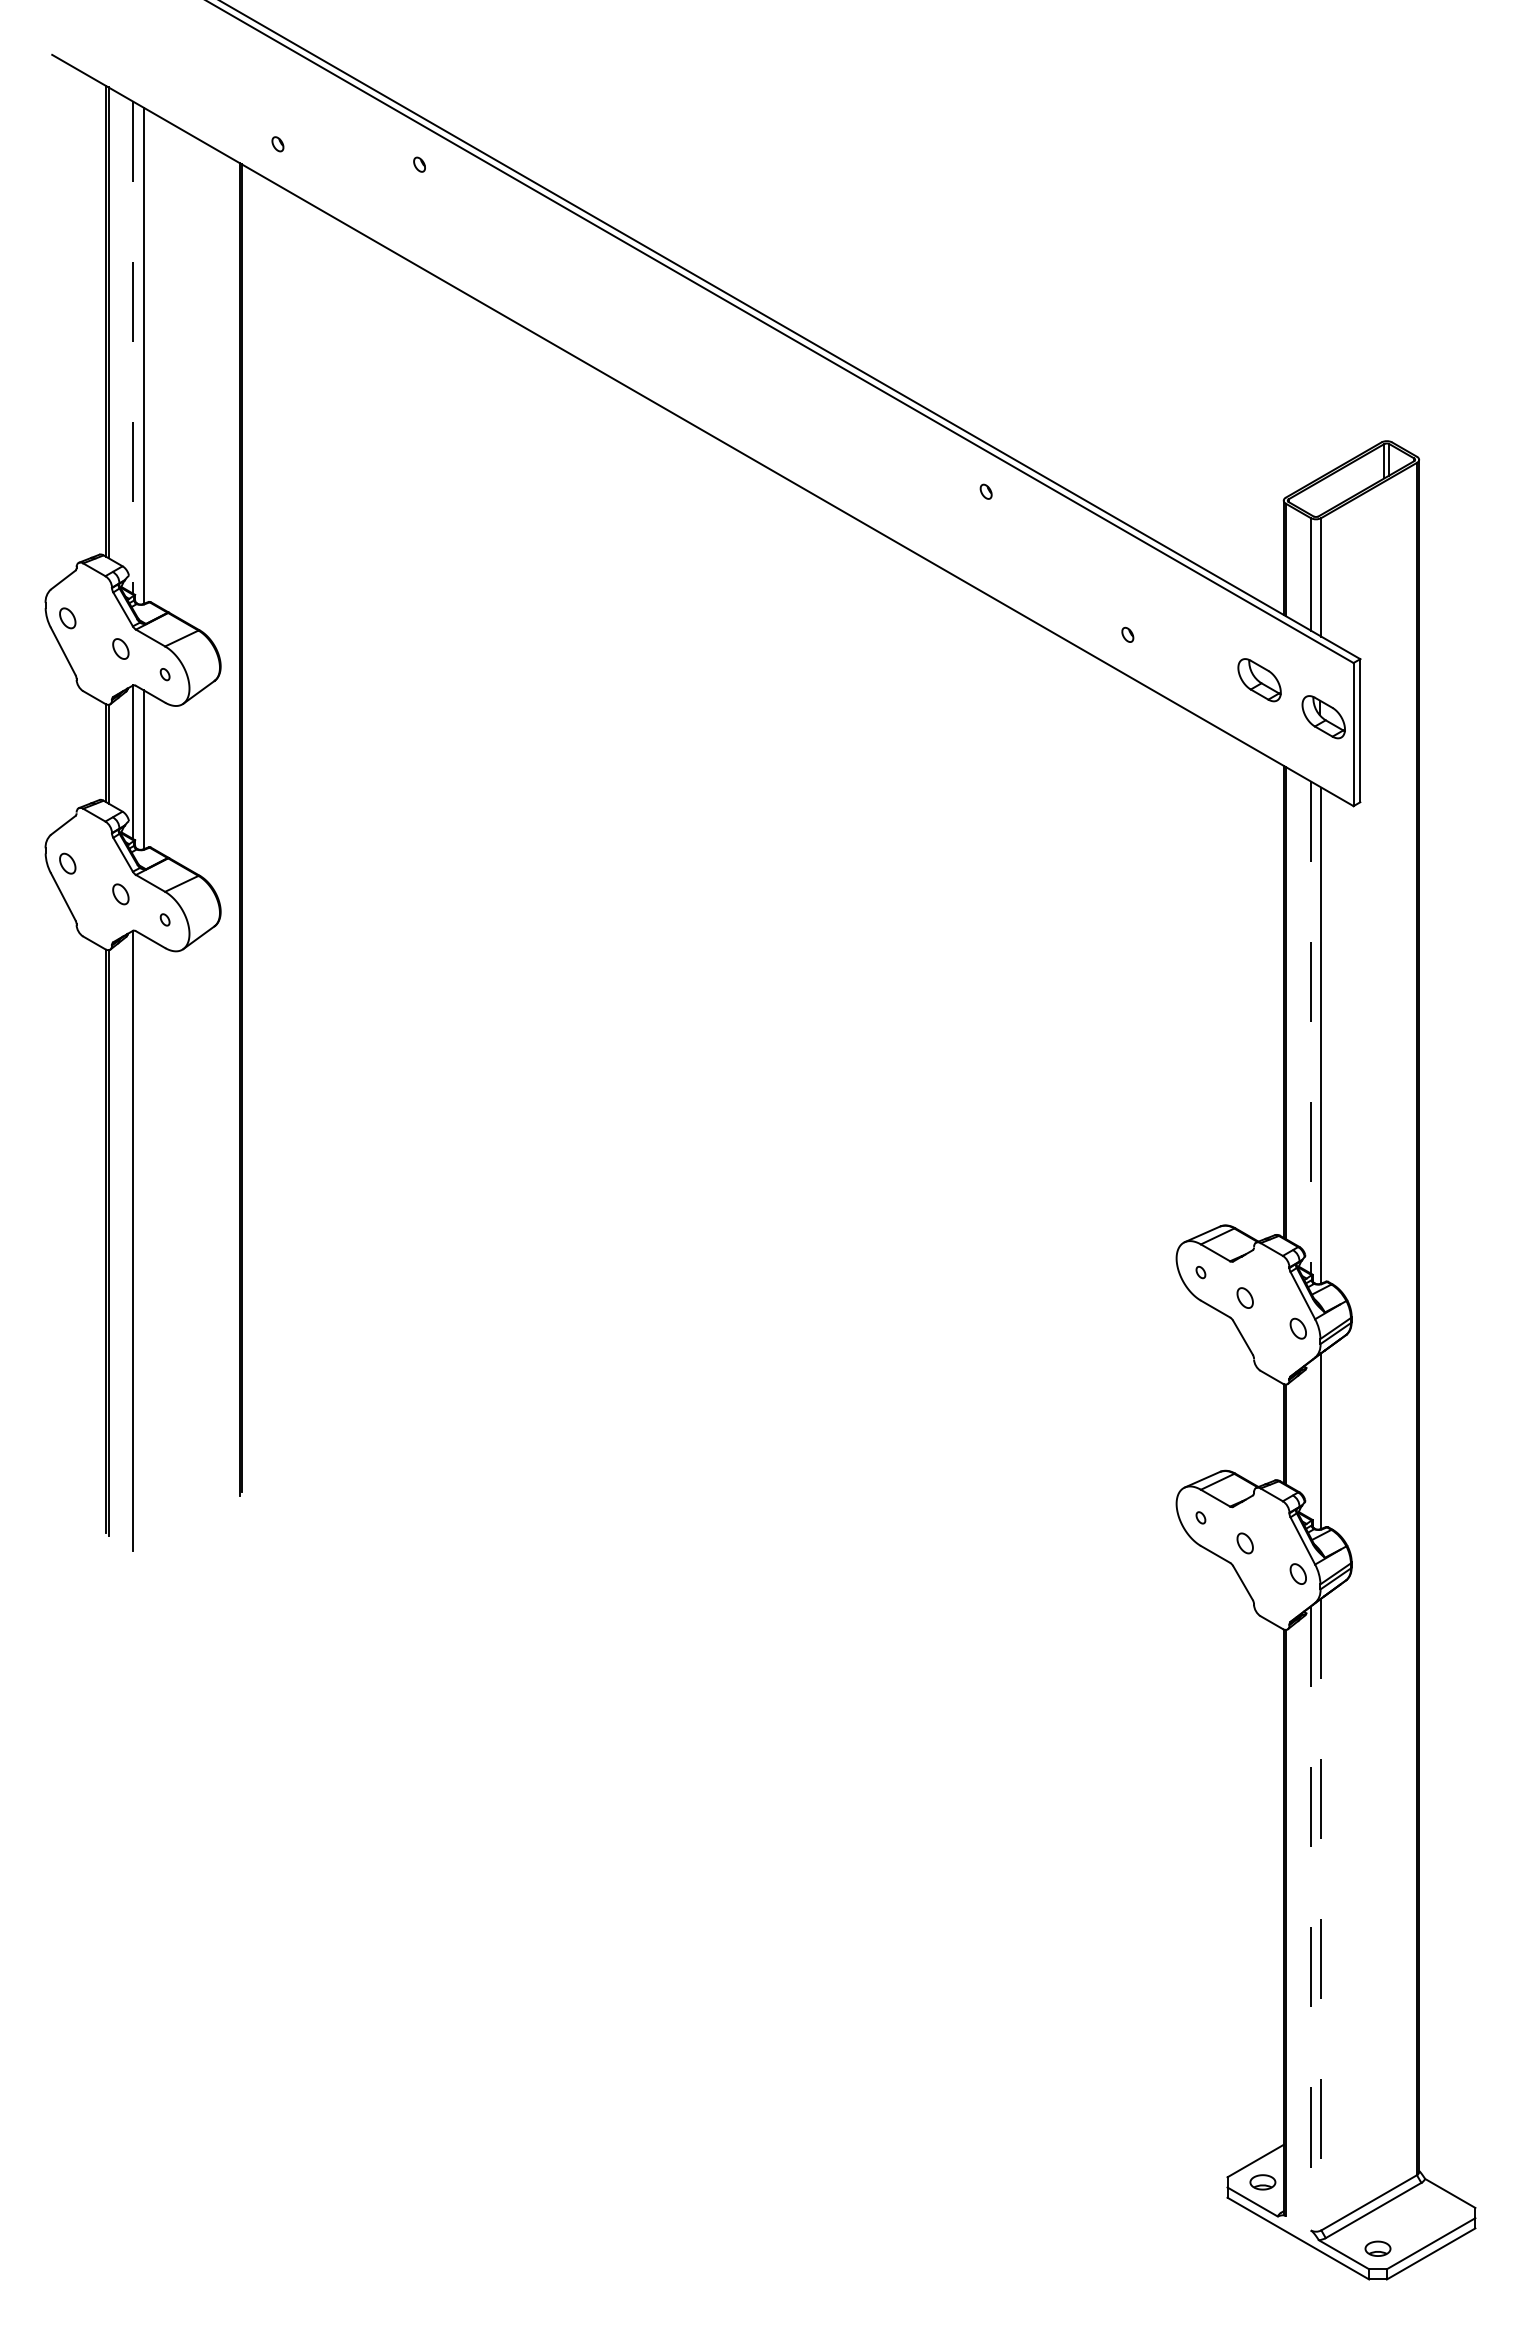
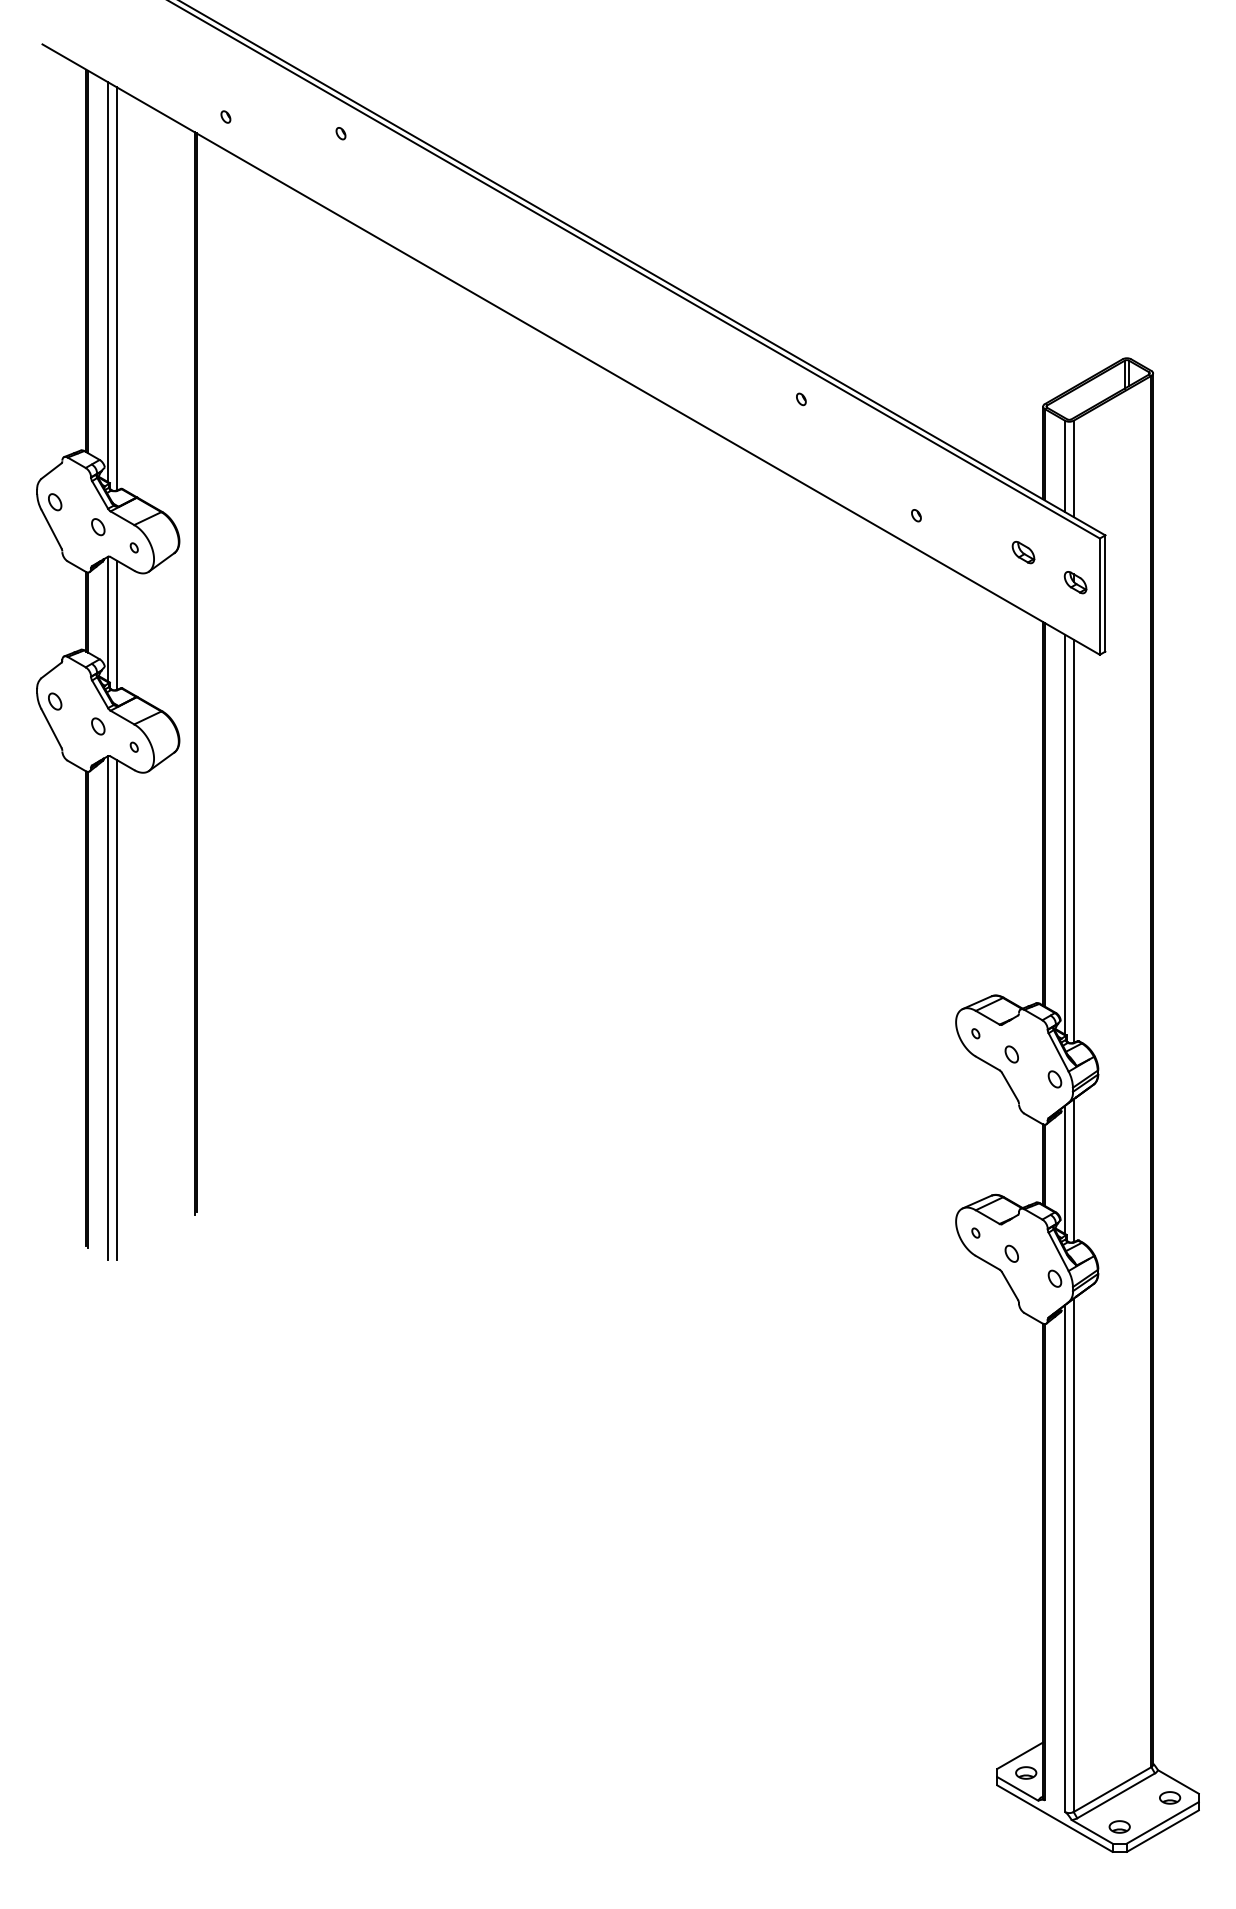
line: (133, 348) -> (108, 282), dashed -> solid
part: (1259, 680) -> (1023, 552), size x0.62
part: (1323, 717) -> (1075, 582), size x0.62
line: (1310, 1027) -> (1064, 834), dashed -> solid
line: (143, 1242) -> (116, 1009), added
line: (1310, 1439) -> (1064, 1169), added
line: (1321, 1914) -> (1073, 1555), dashed -> solid
line: (1310, 1918) -> (1064, 1558), dashed -> solid
part: (1439, 2213) -> (1169, 1798), added

